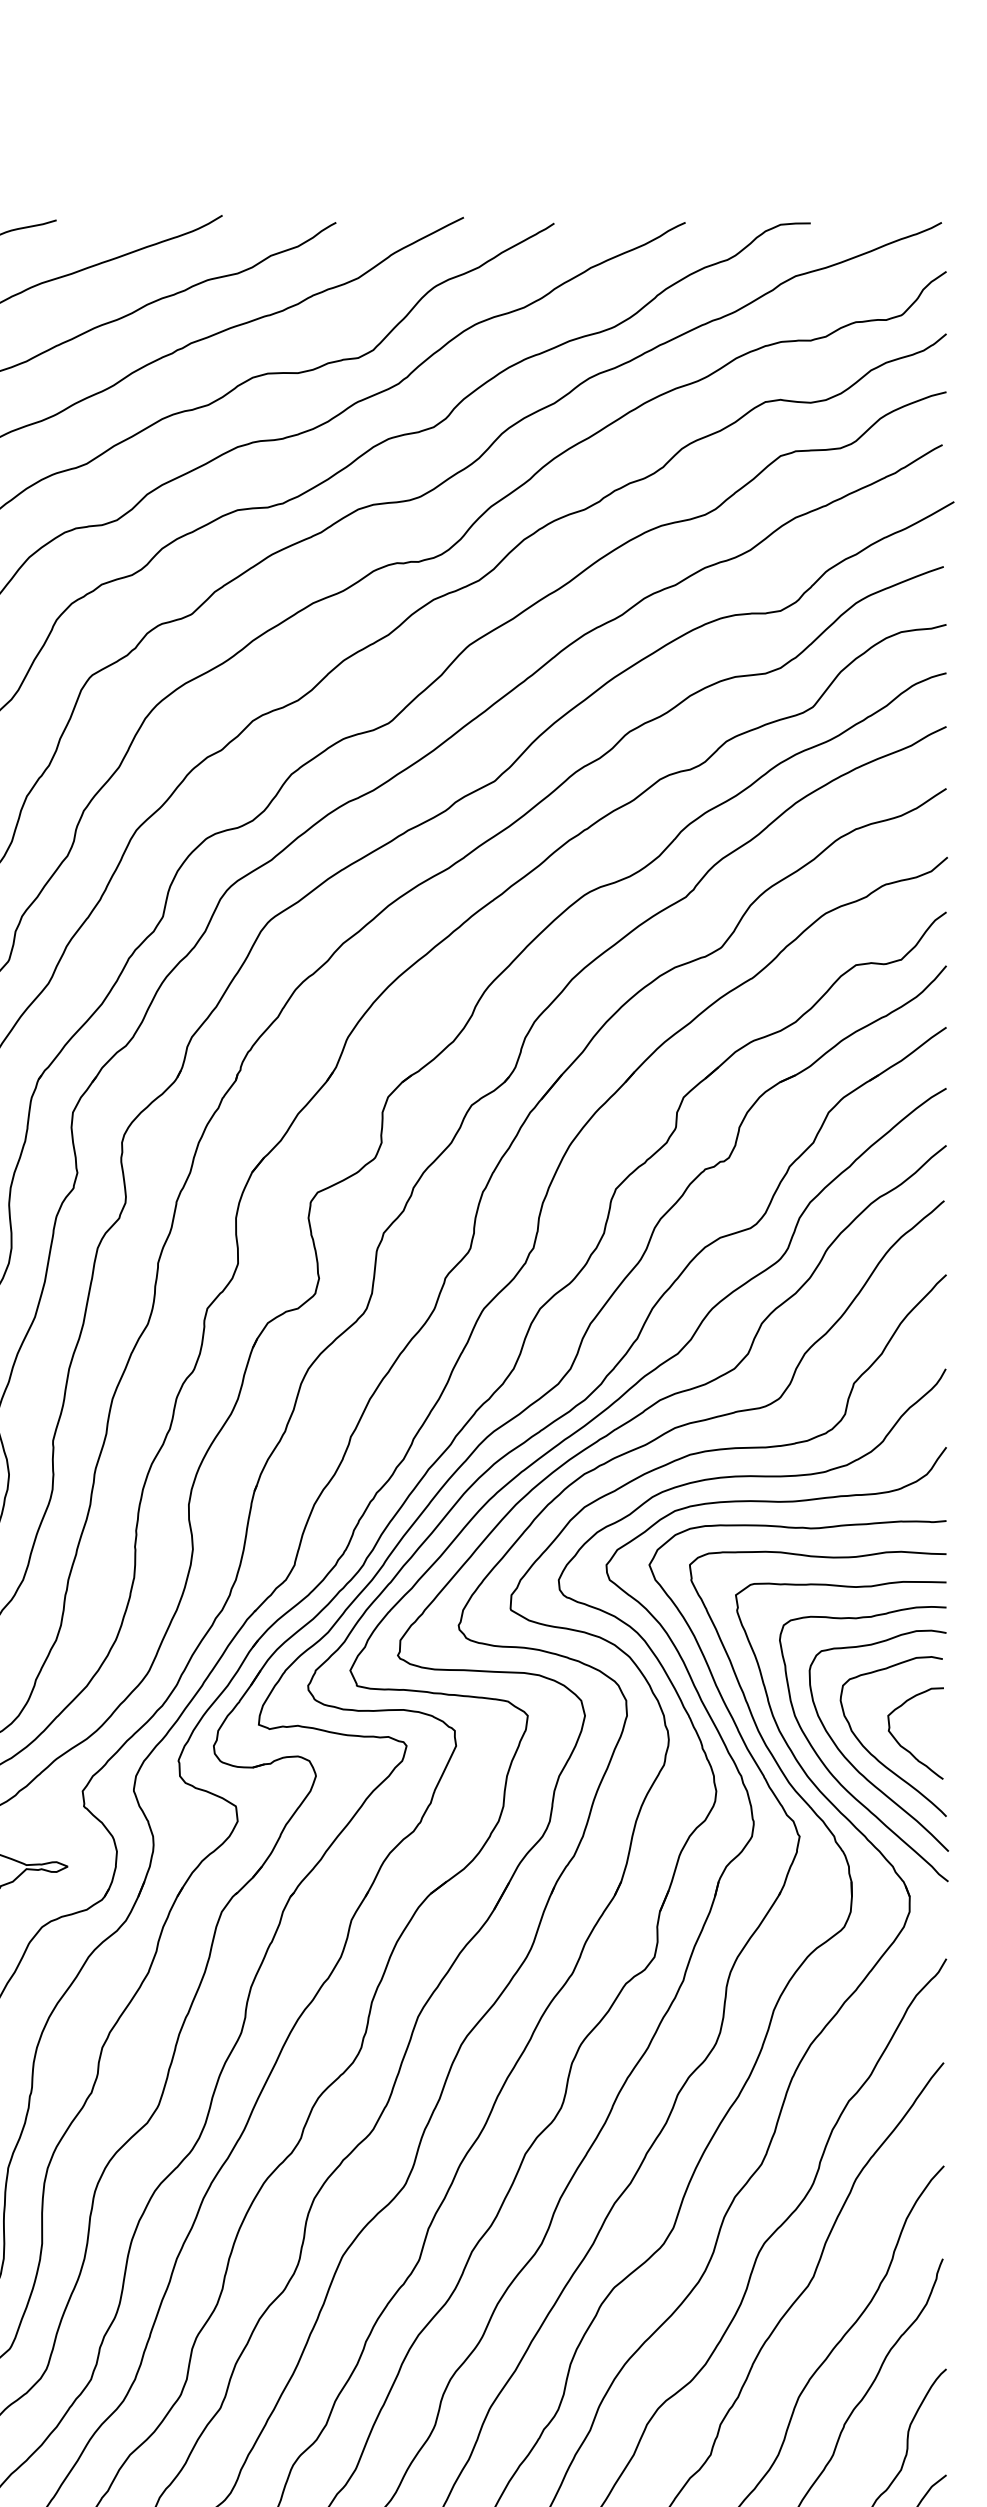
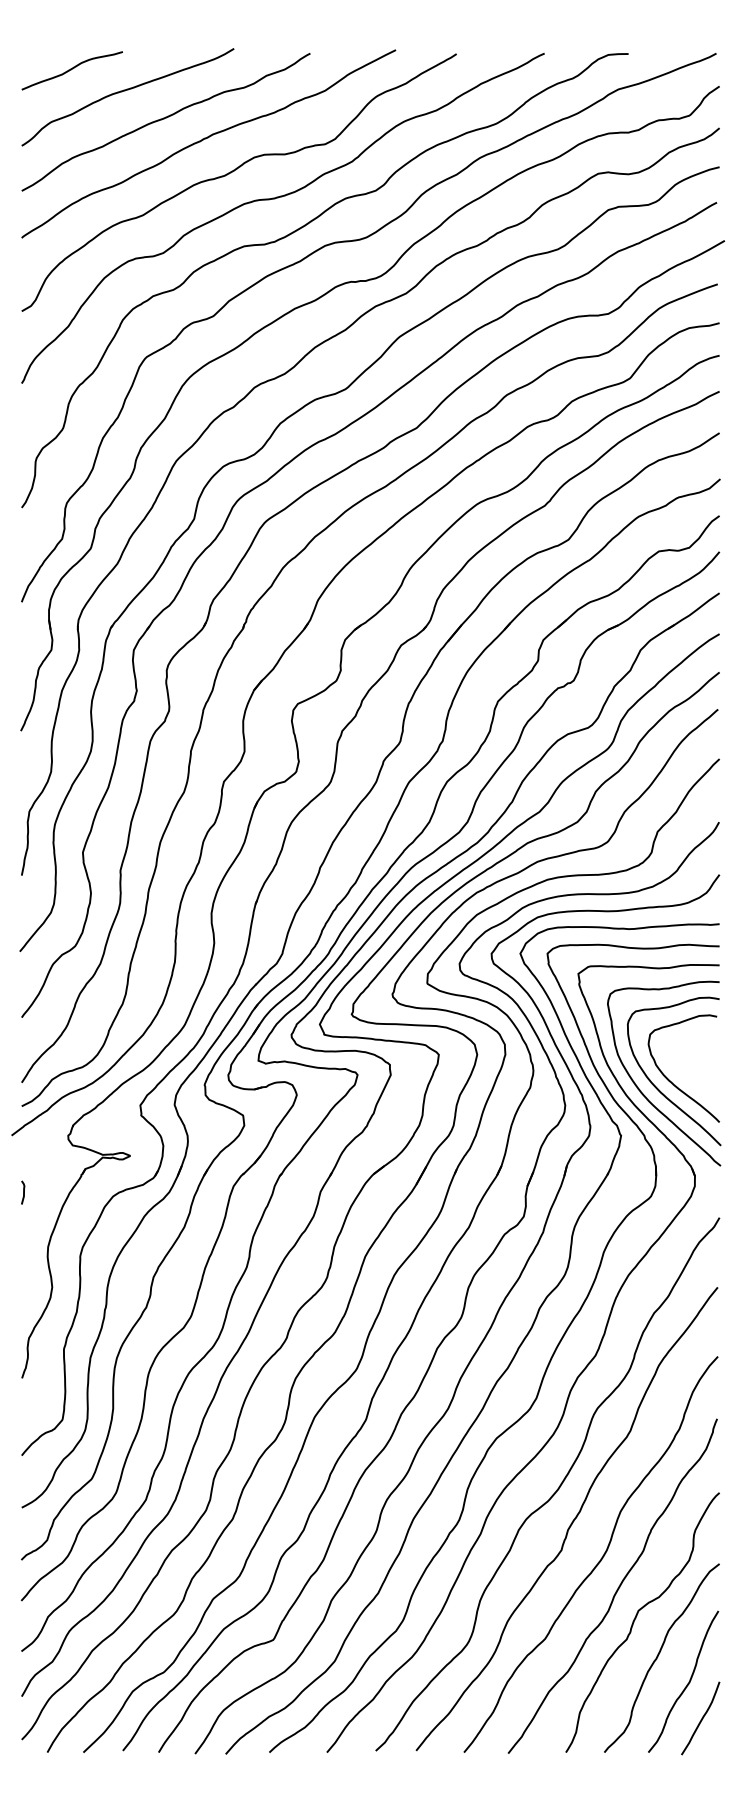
curve: (904, 1746) -> (691, 1075), removed

